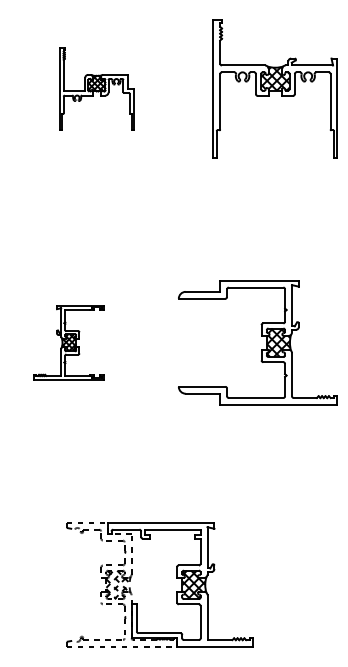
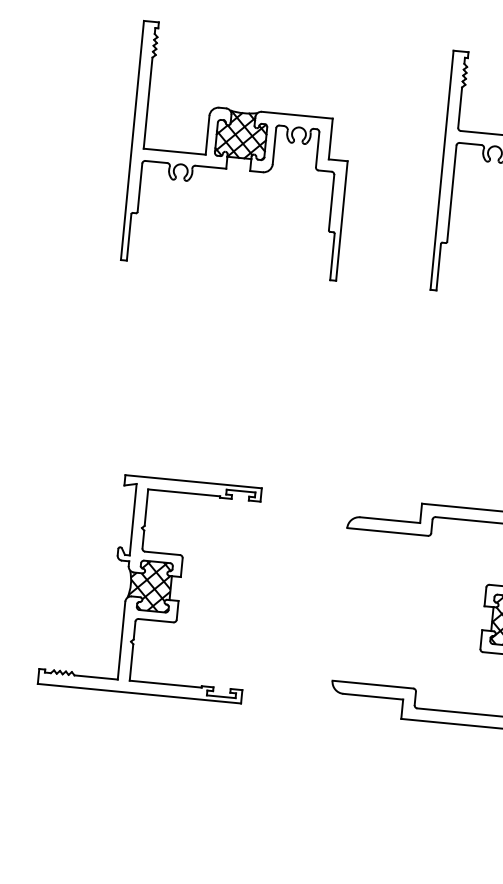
part: (96, 88) -> (239, 149), size x1.67
part: (68, 342) -> (148, 585), size x1.67

